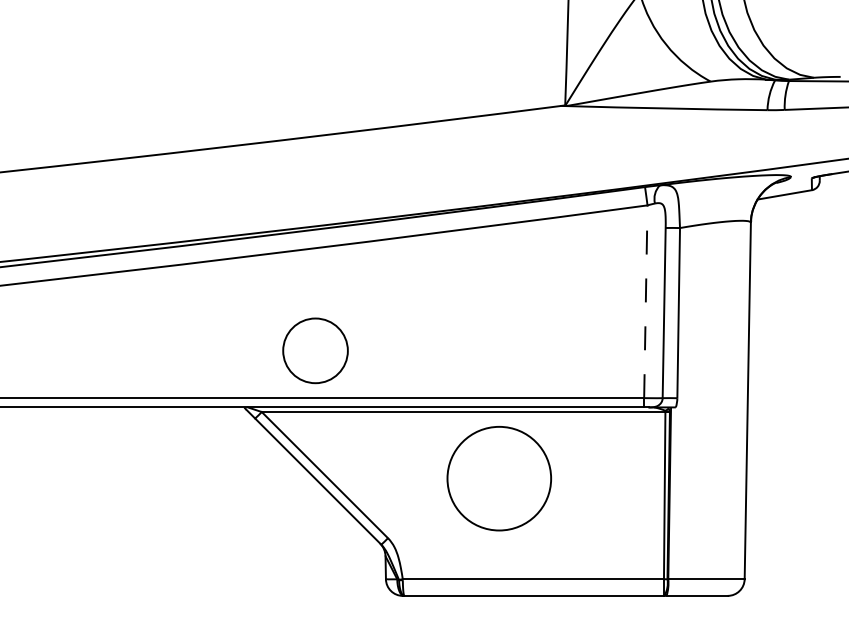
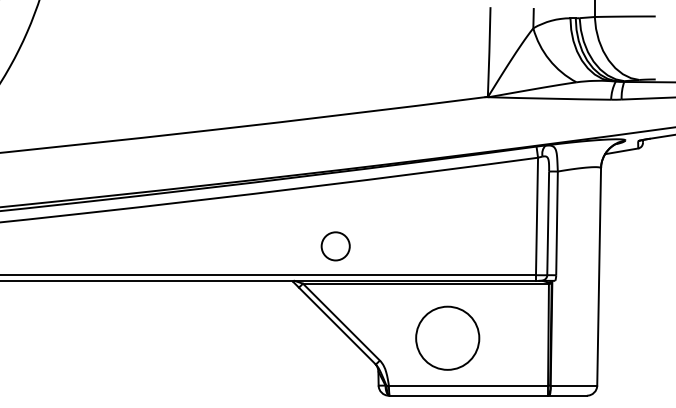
line: (646, 301) -> (537, 216), dashed -> solid
circle: (315, 351) -> (335, 246), size x0.71
circle: (498, 477) -> (447, 337), moved

